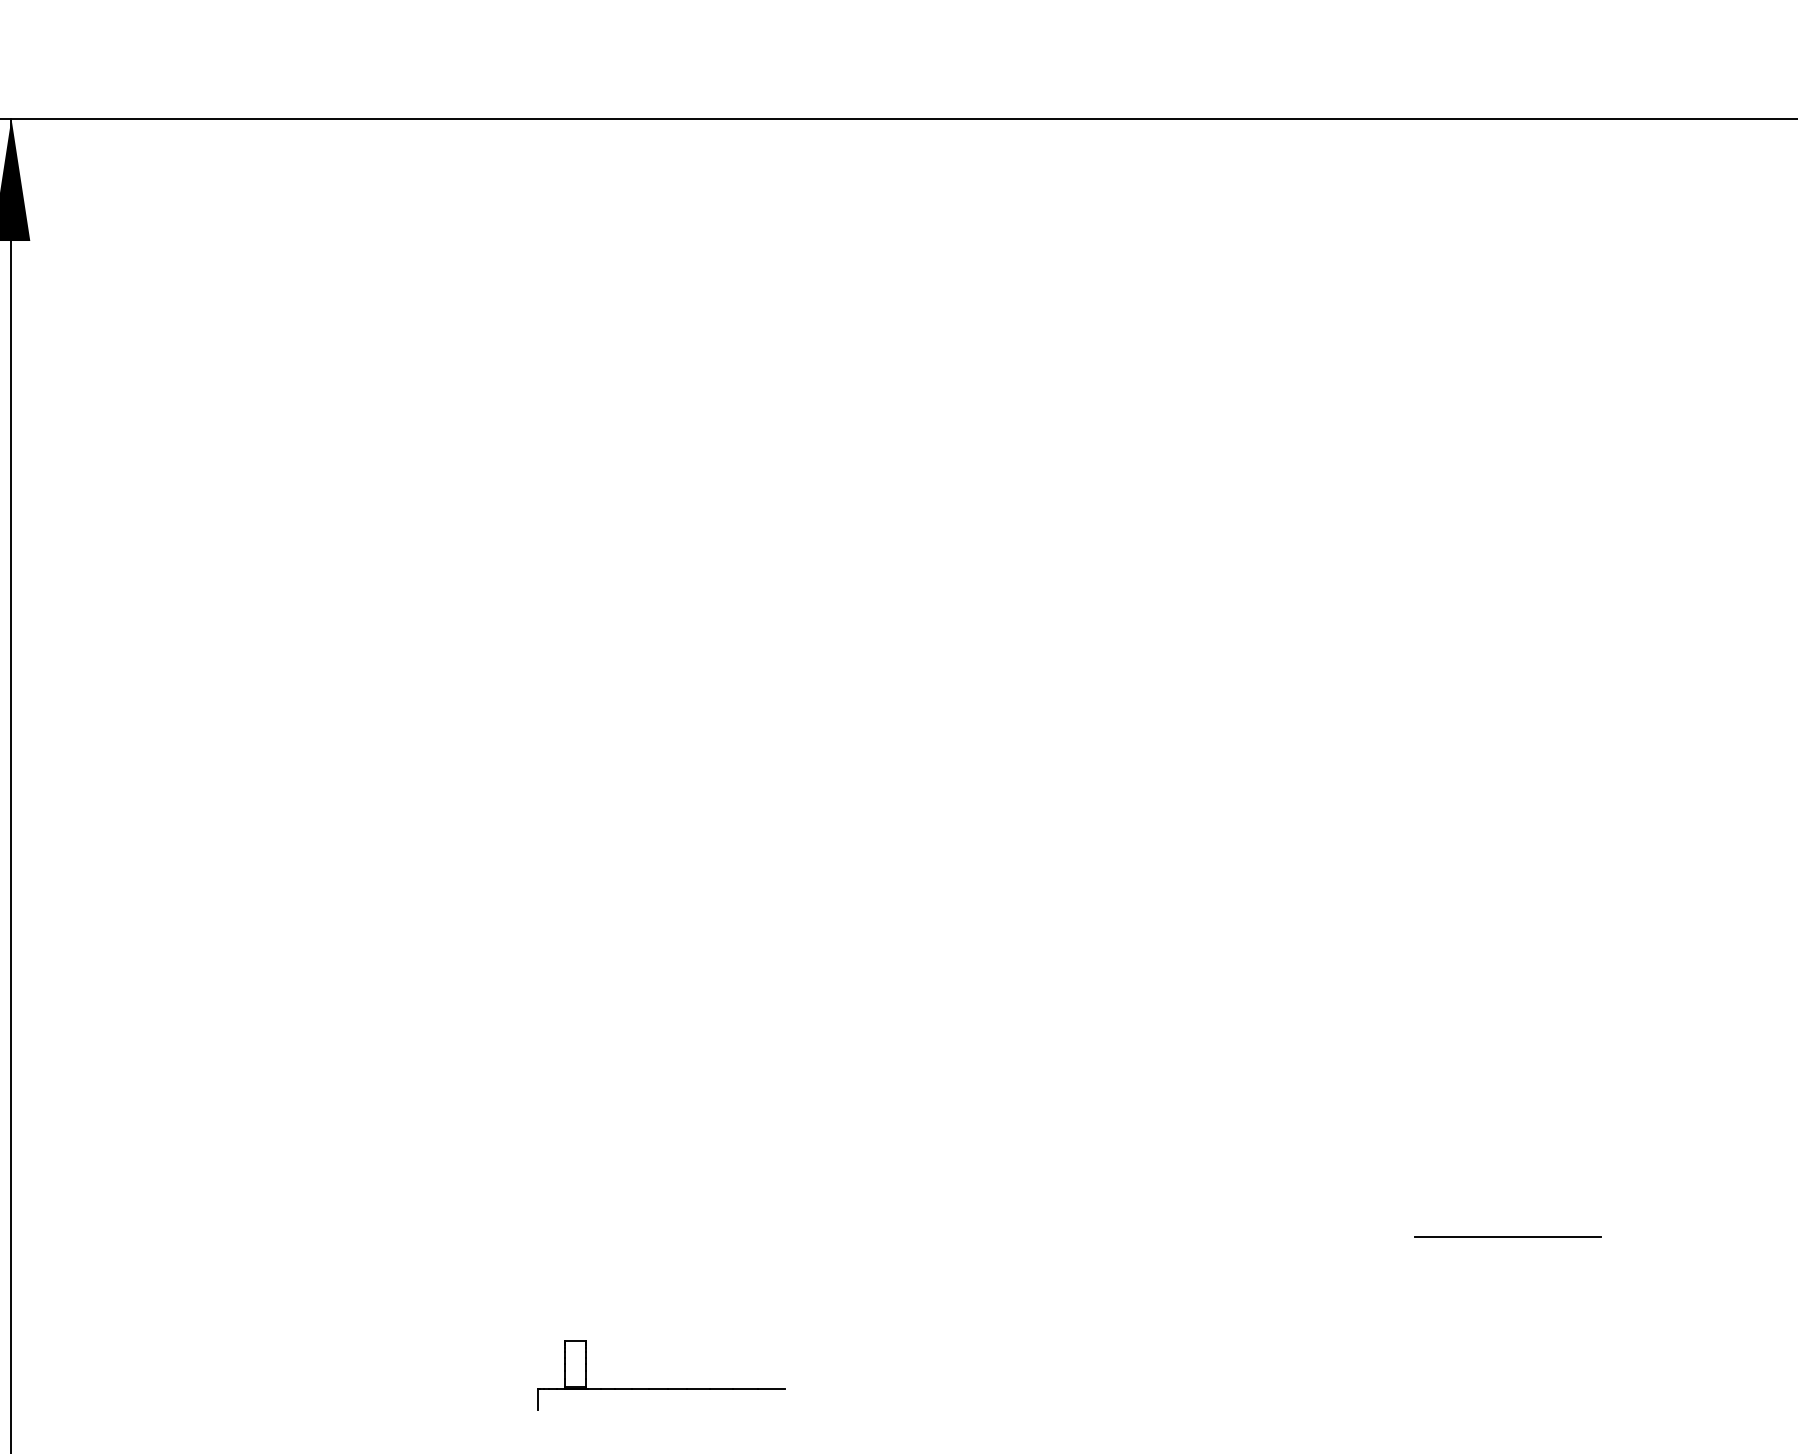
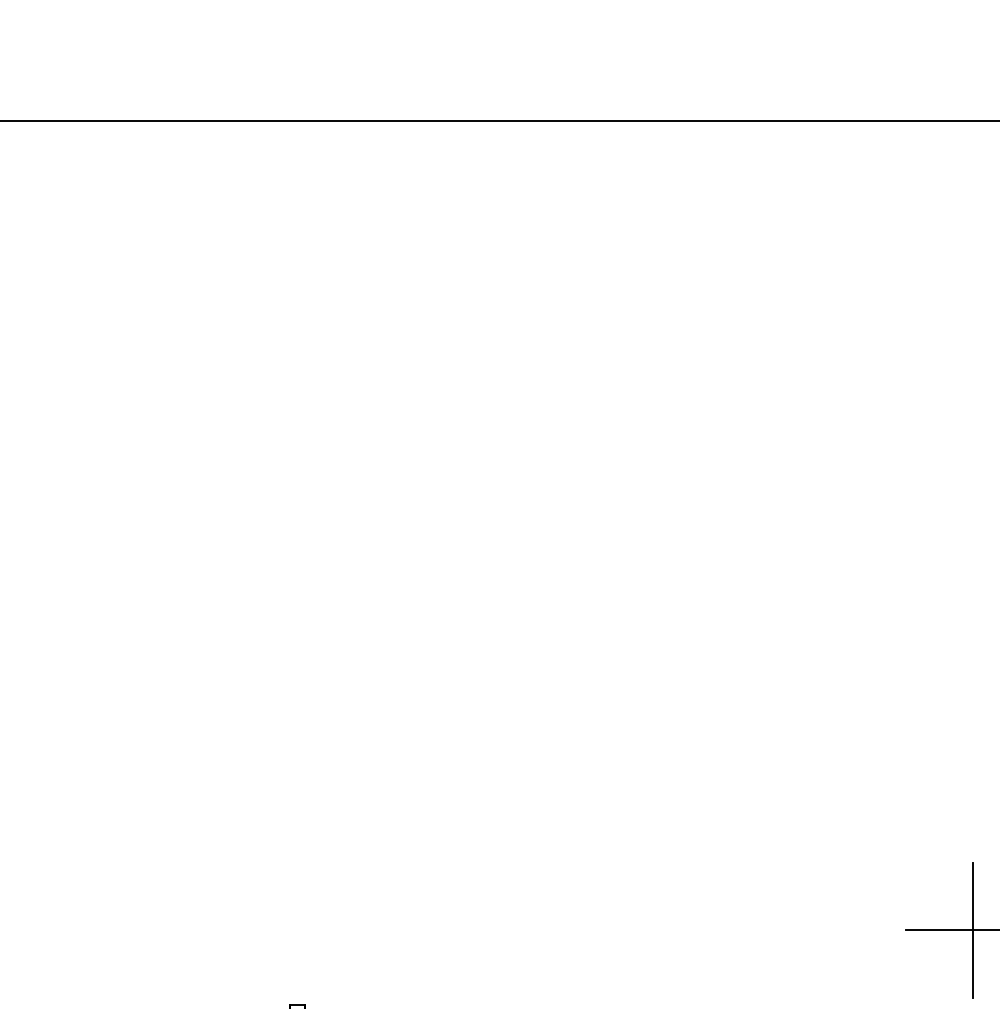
line: (1508, 1237) -> (973, 930), added

